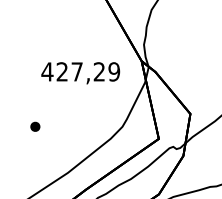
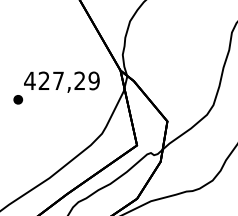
part: (35, 126) -> (18, 99), moved

